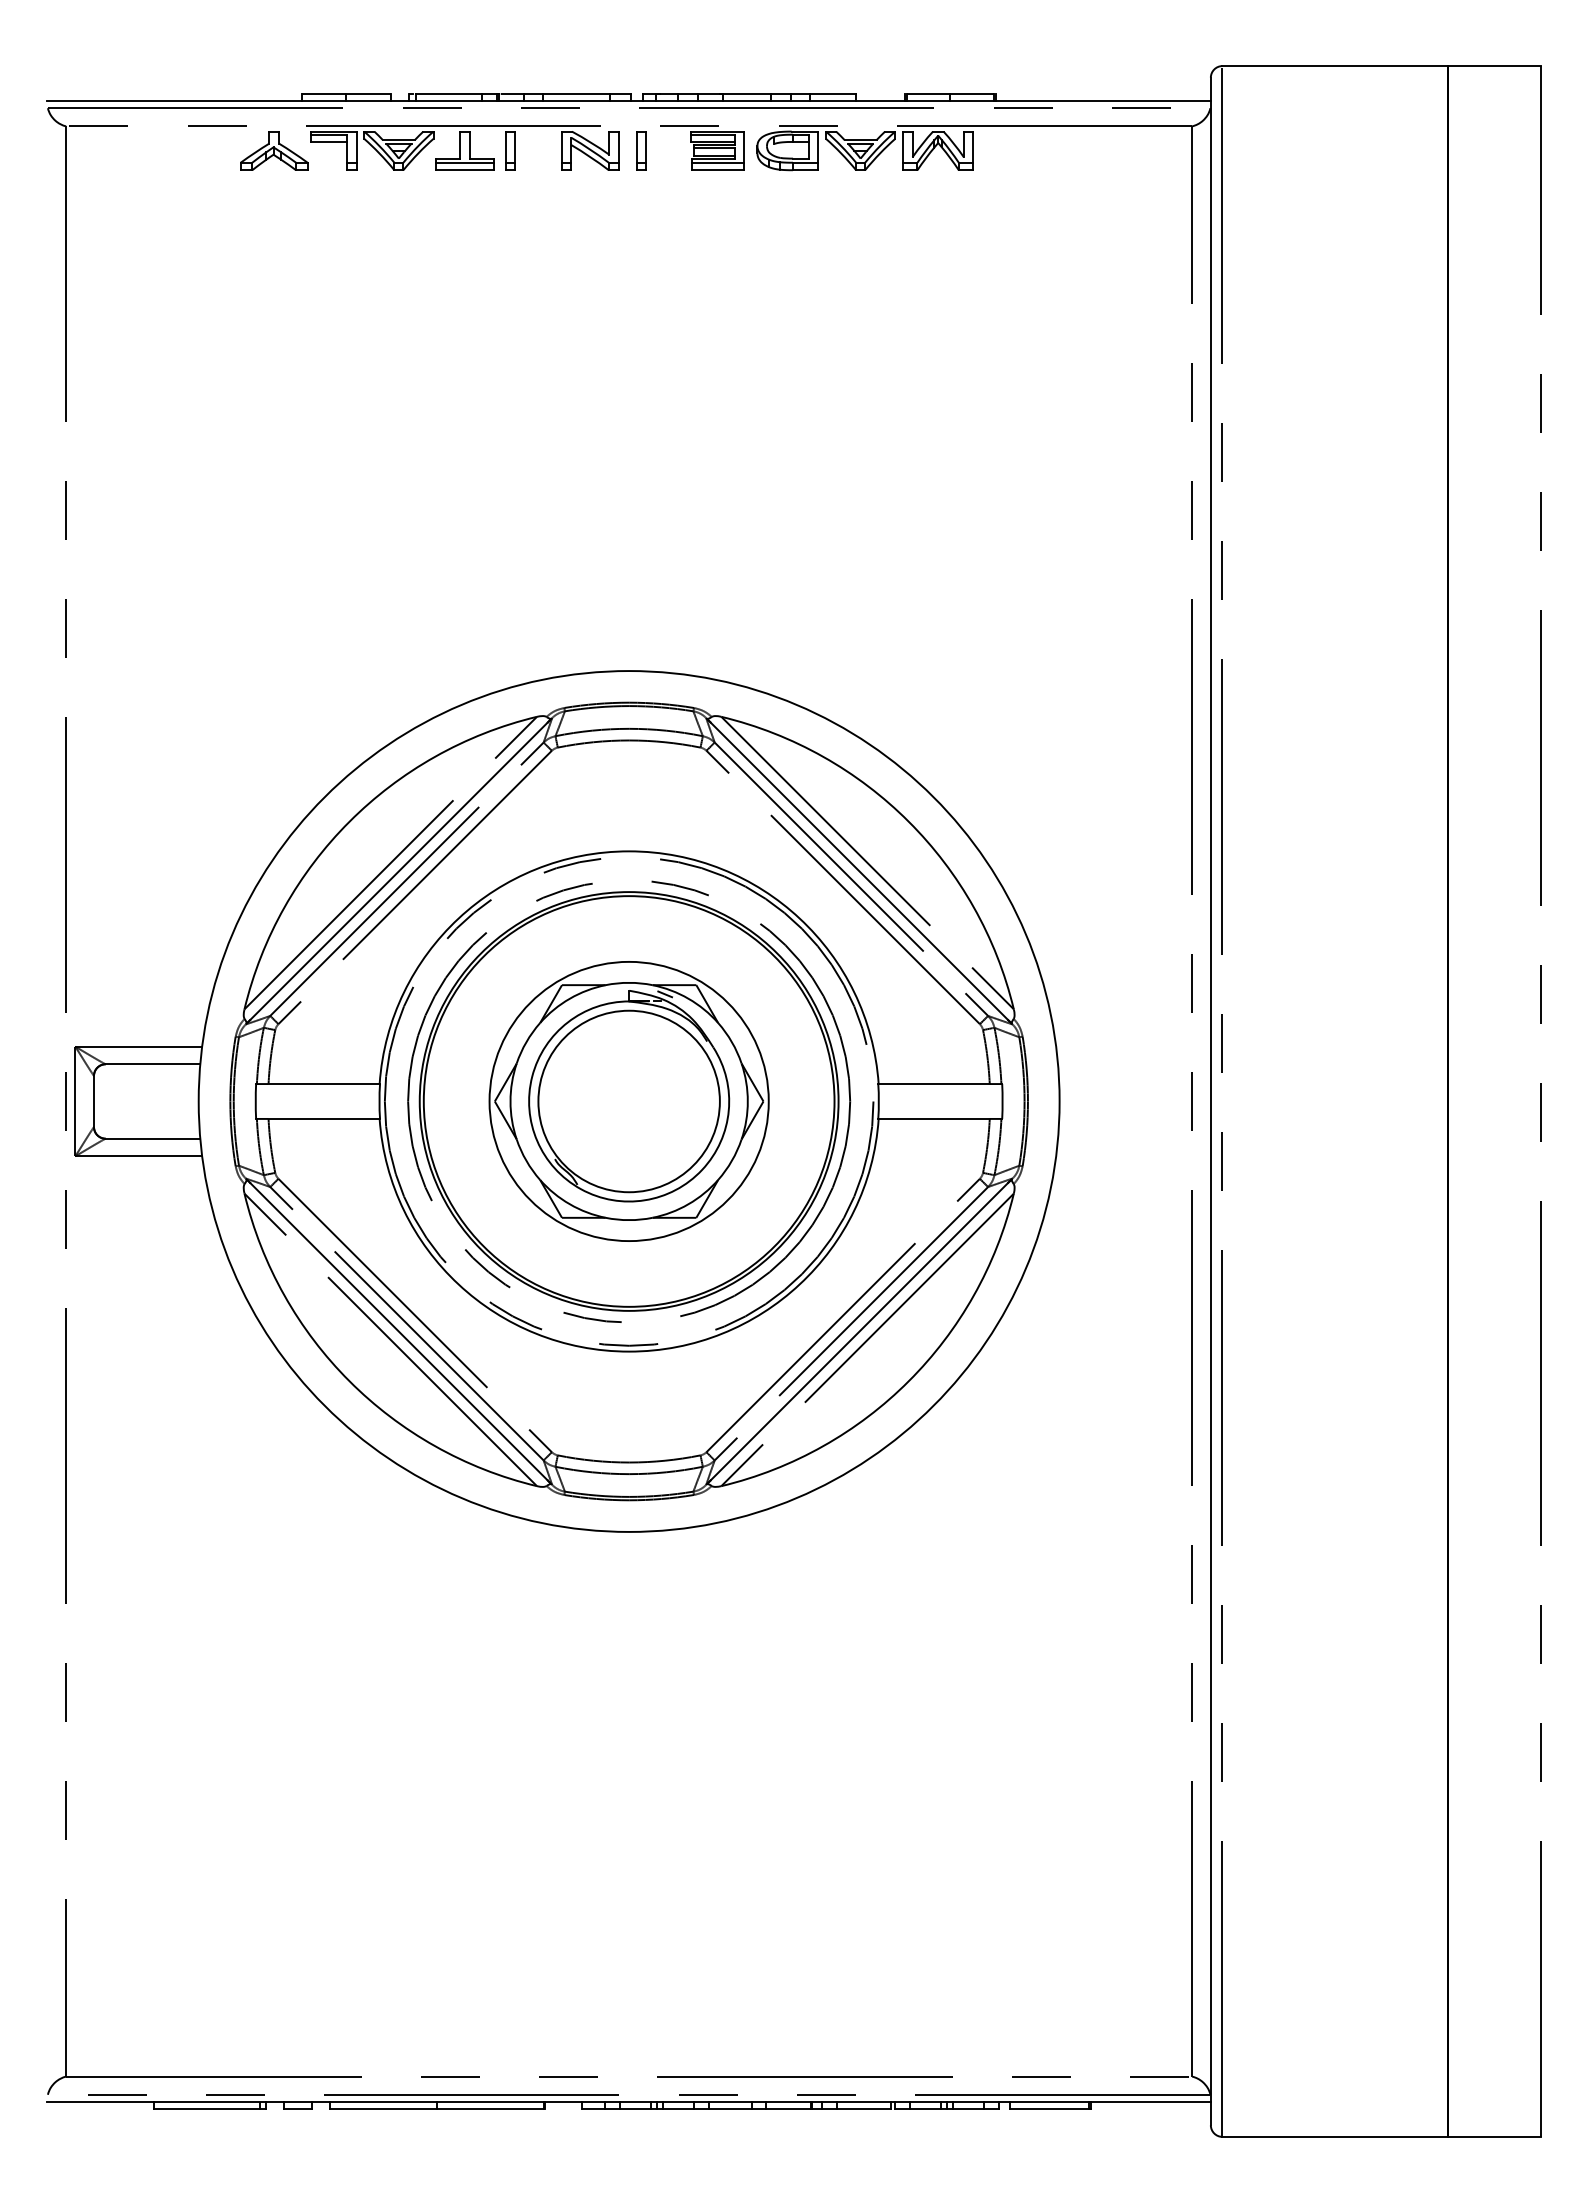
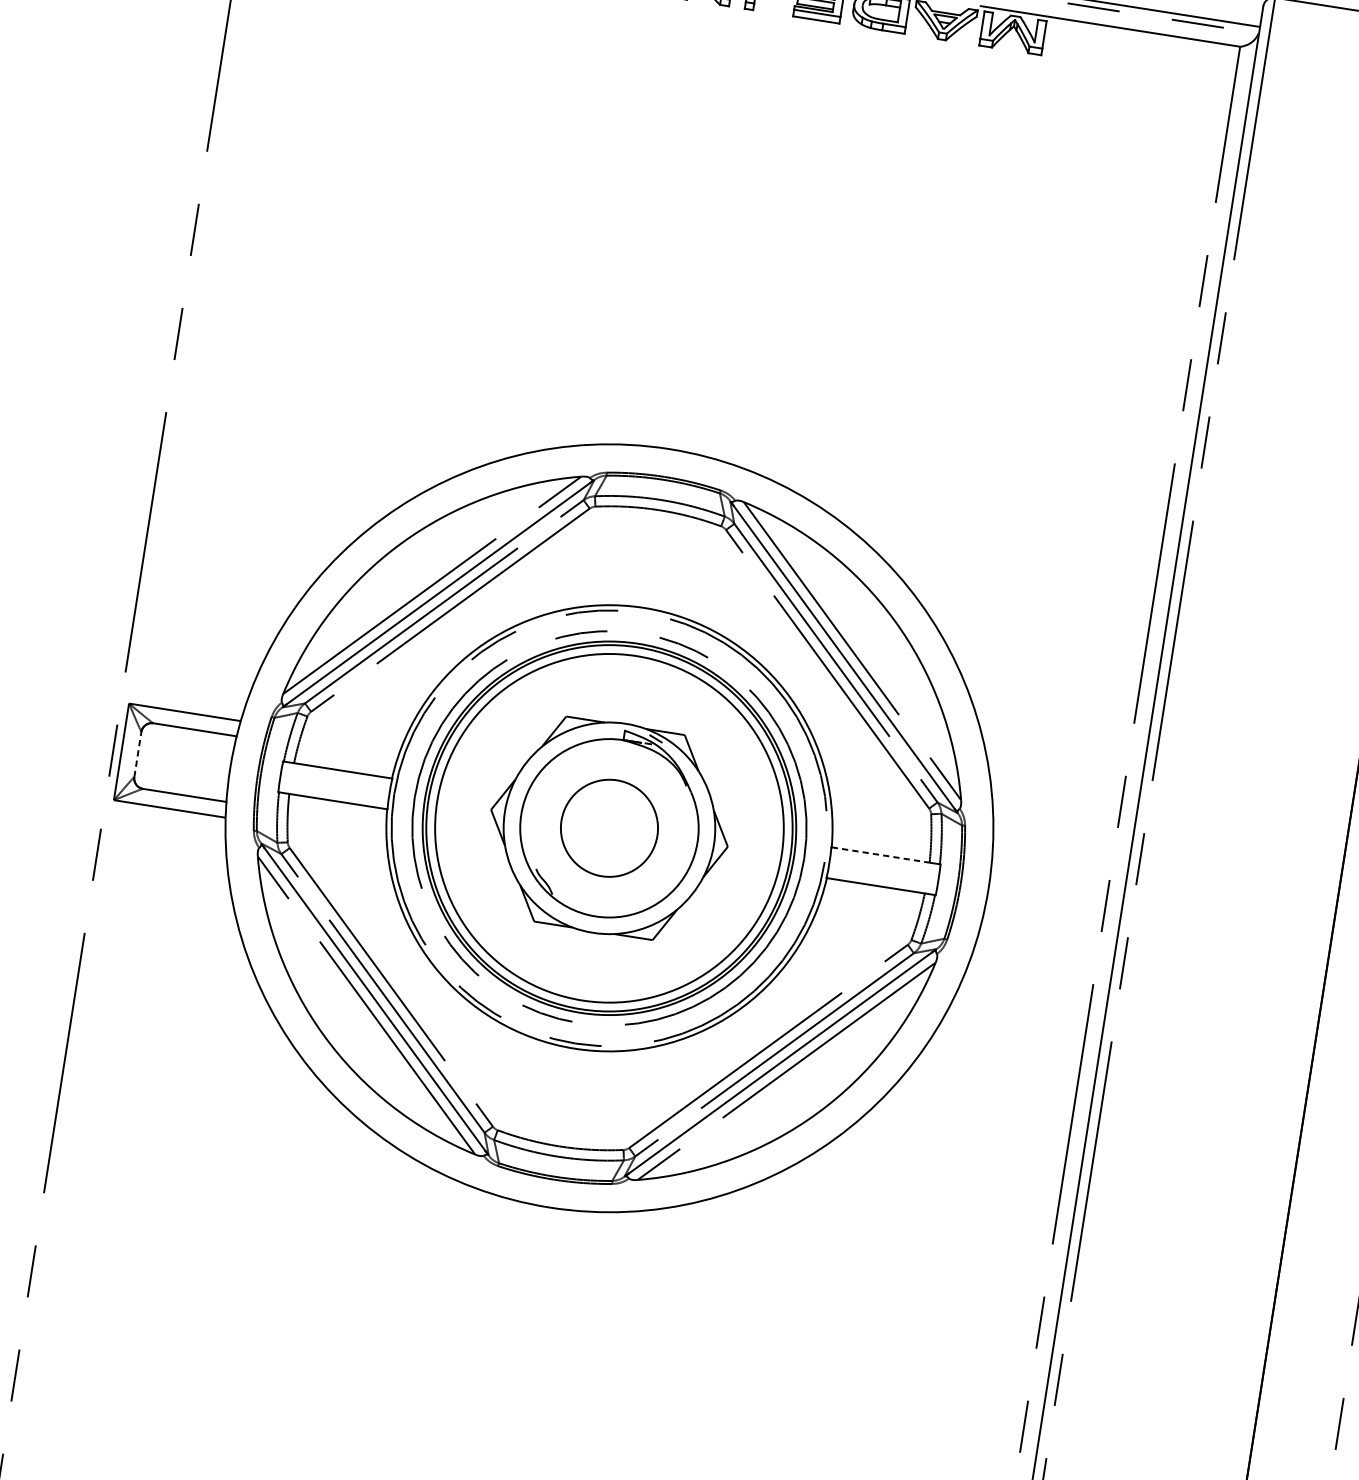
line: (934, 1084) -> (880, 855), solid -> dashed
line: (94, 1101) -> (138, 754), solid -> dashed
circle: (628, 1101) -> (608, 828), size x0.6
circle: (628, 1101) -> (608, 828), size x1.4

